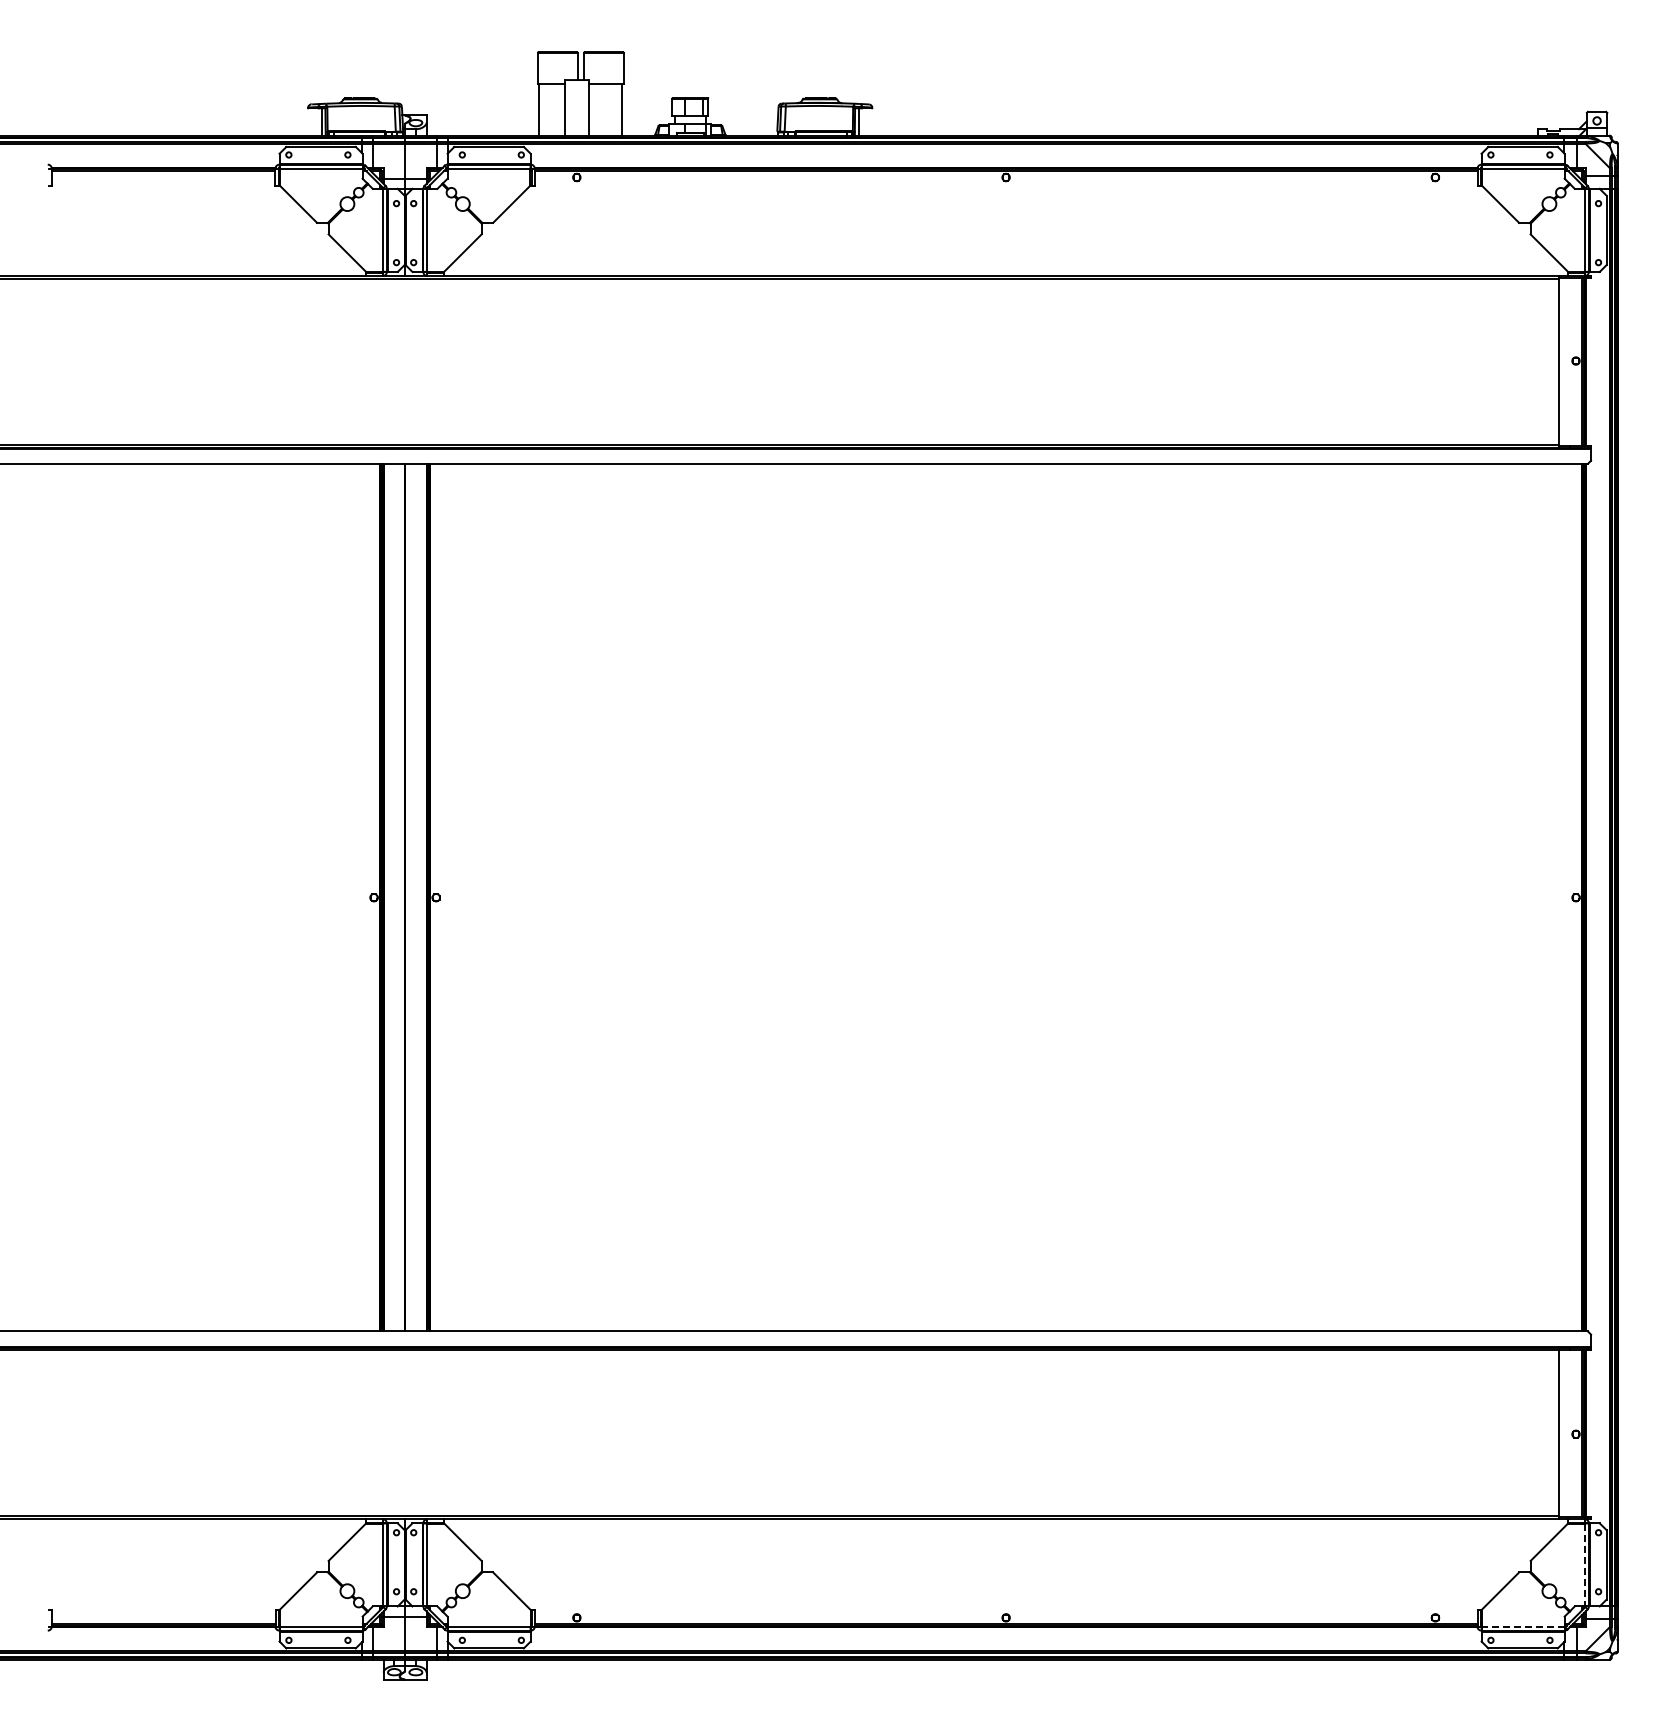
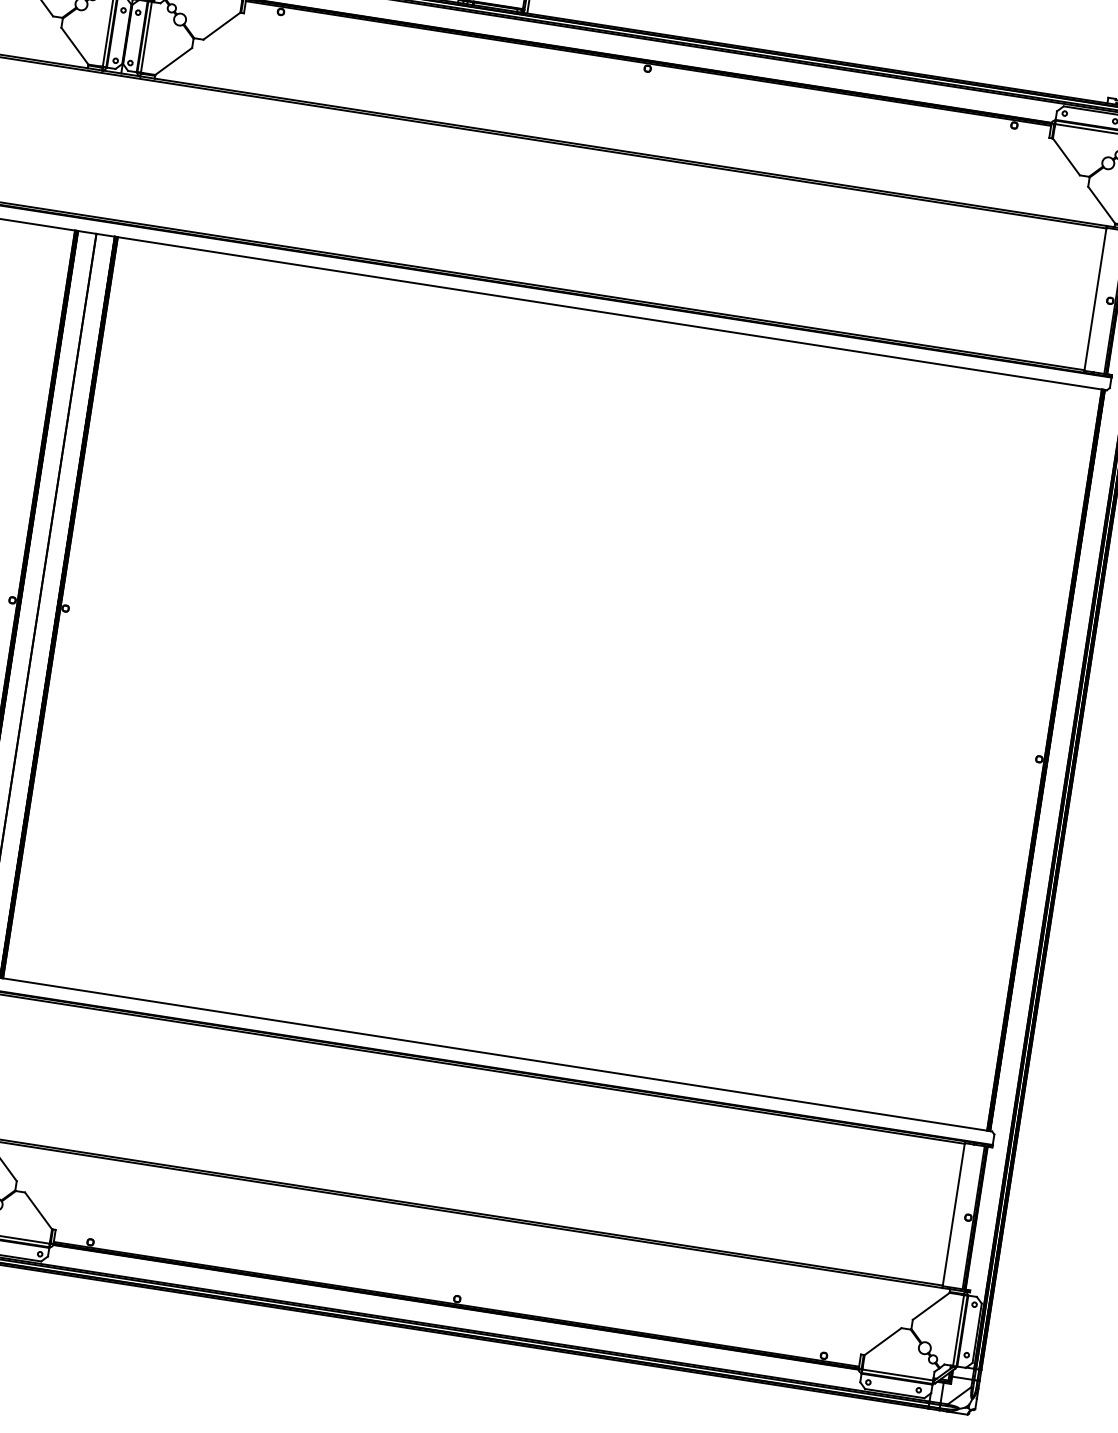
line: (1584, 1565) -> (958, 1330), dashed -> solid
line: (1522, 1626) -> (897, 1374), dashed -> solid

